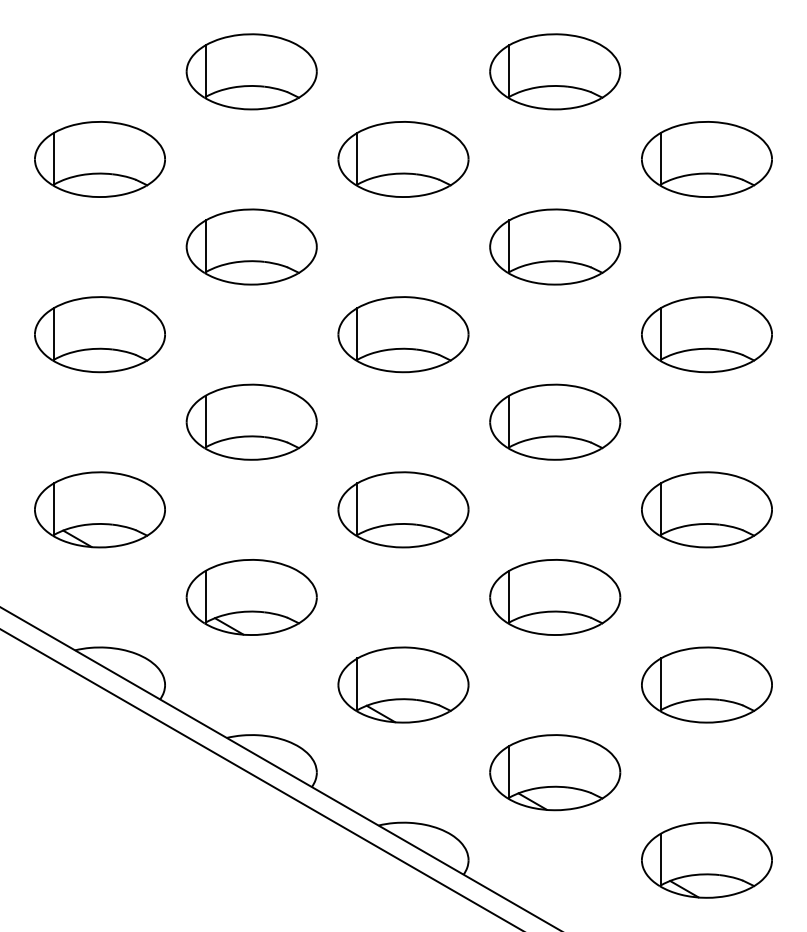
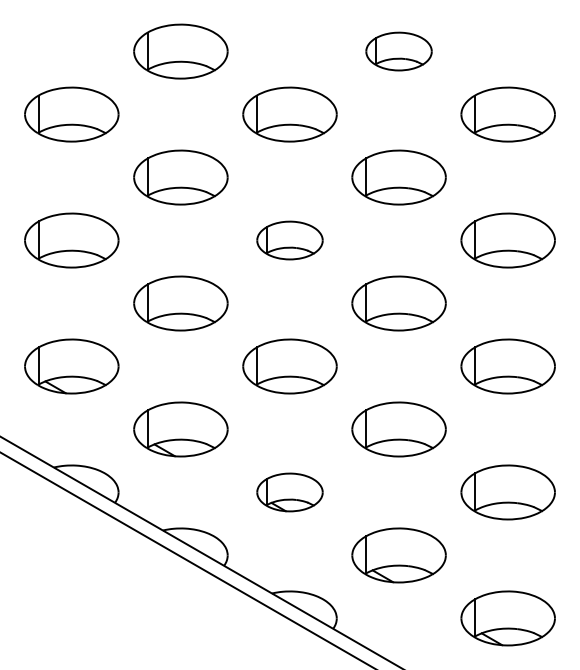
part: (554, 71) -> (398, 51), size x0.7
part: (402, 334) -> (289, 240), size x0.7
part: (402, 685) -> (289, 492), size x0.7

